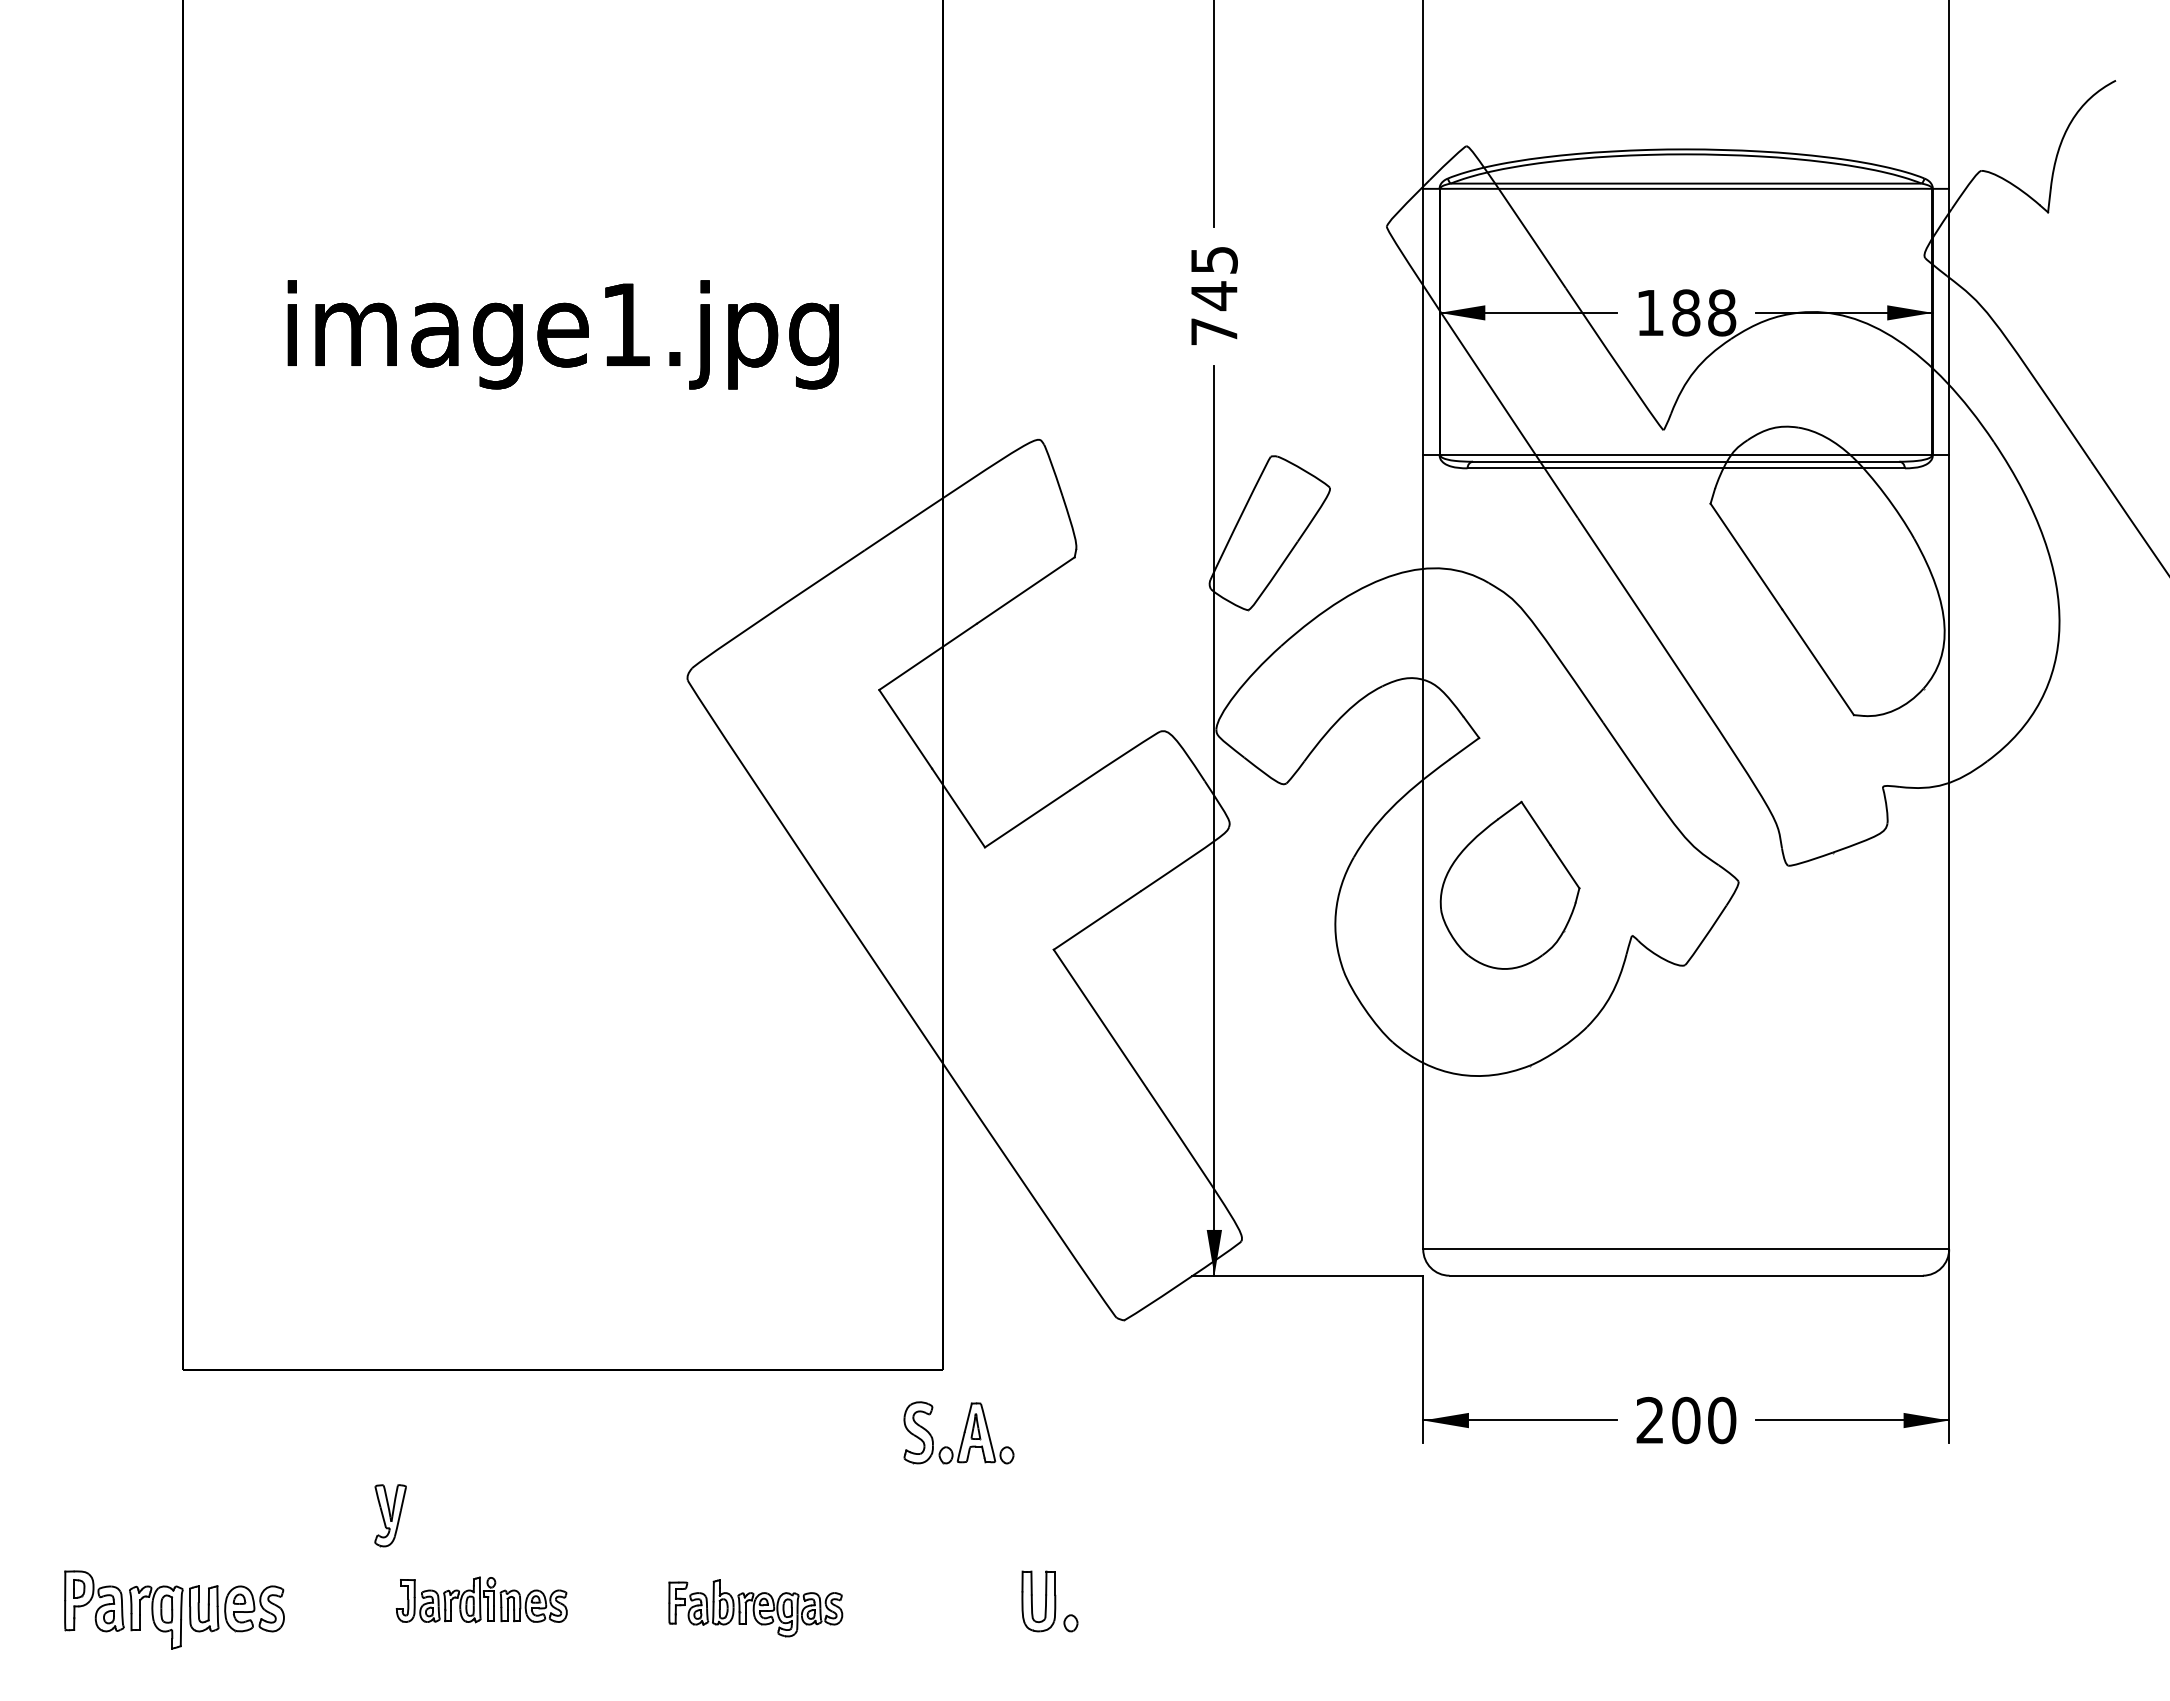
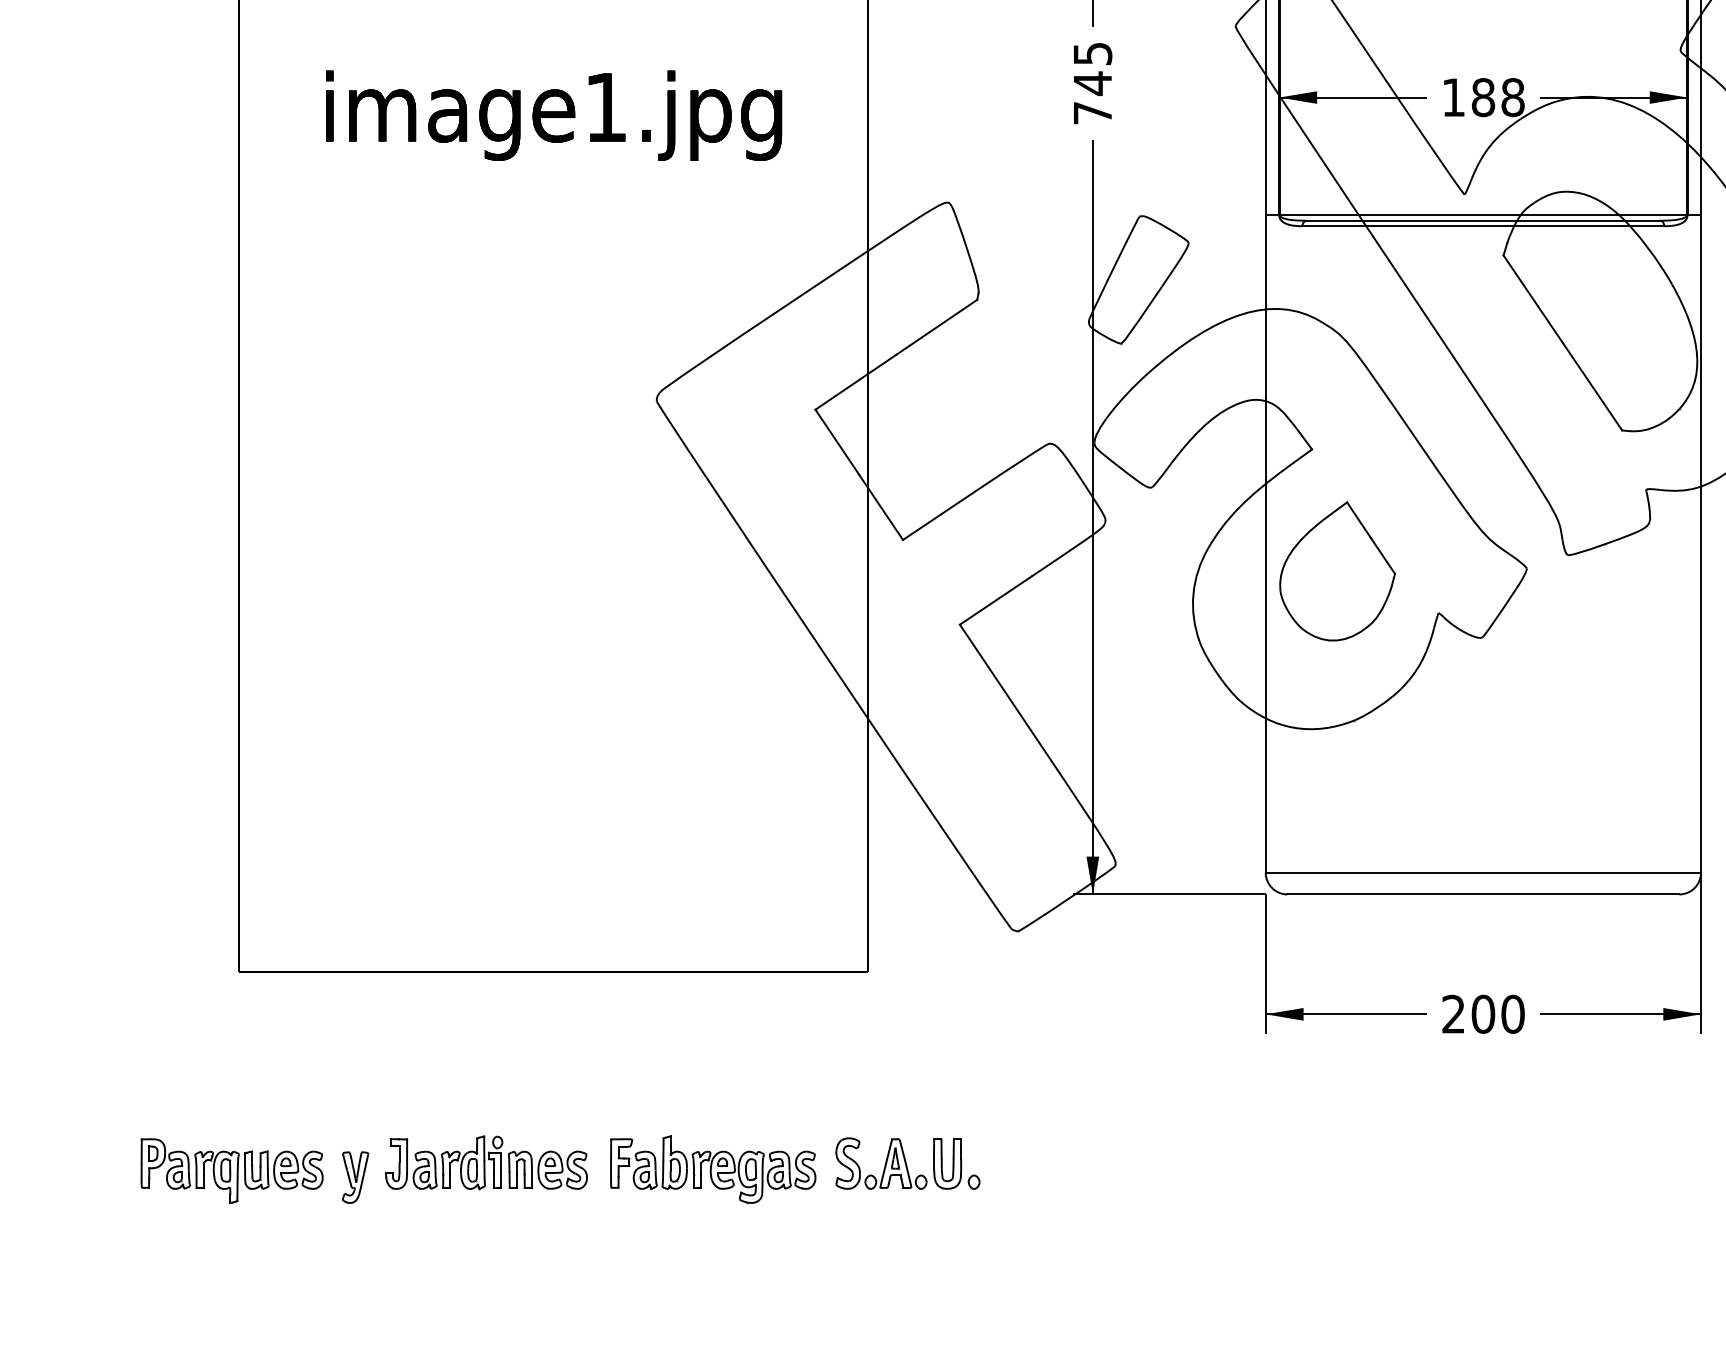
part: (958, 1432) -> (881, 1163), moved
part: (390, 1515) -> (355, 1177), moved
part: (481, 1599) -> (486, 1162), size x1.43
part: (755, 1608) -> (713, 1169), size x1.43

